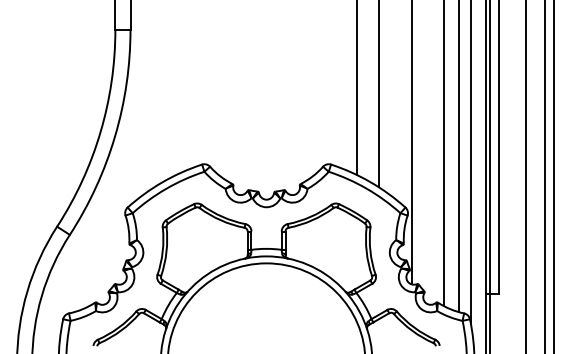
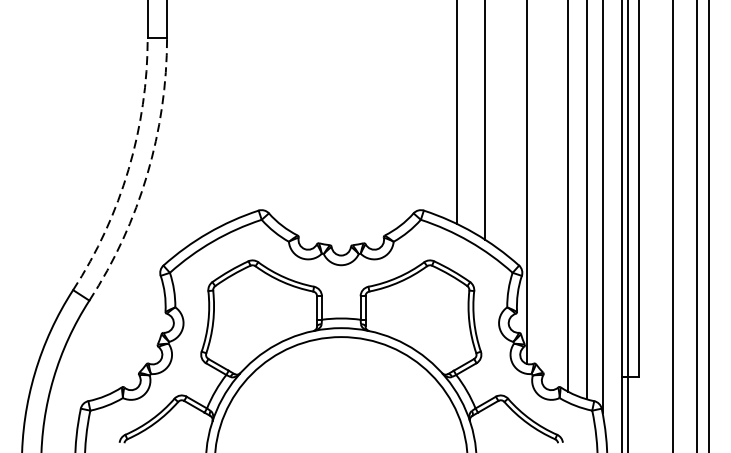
arc: (100, 132) -> (128, 169), solid -> dashed
arc: (115, 136) -> (147, 174), solid -> dashed

